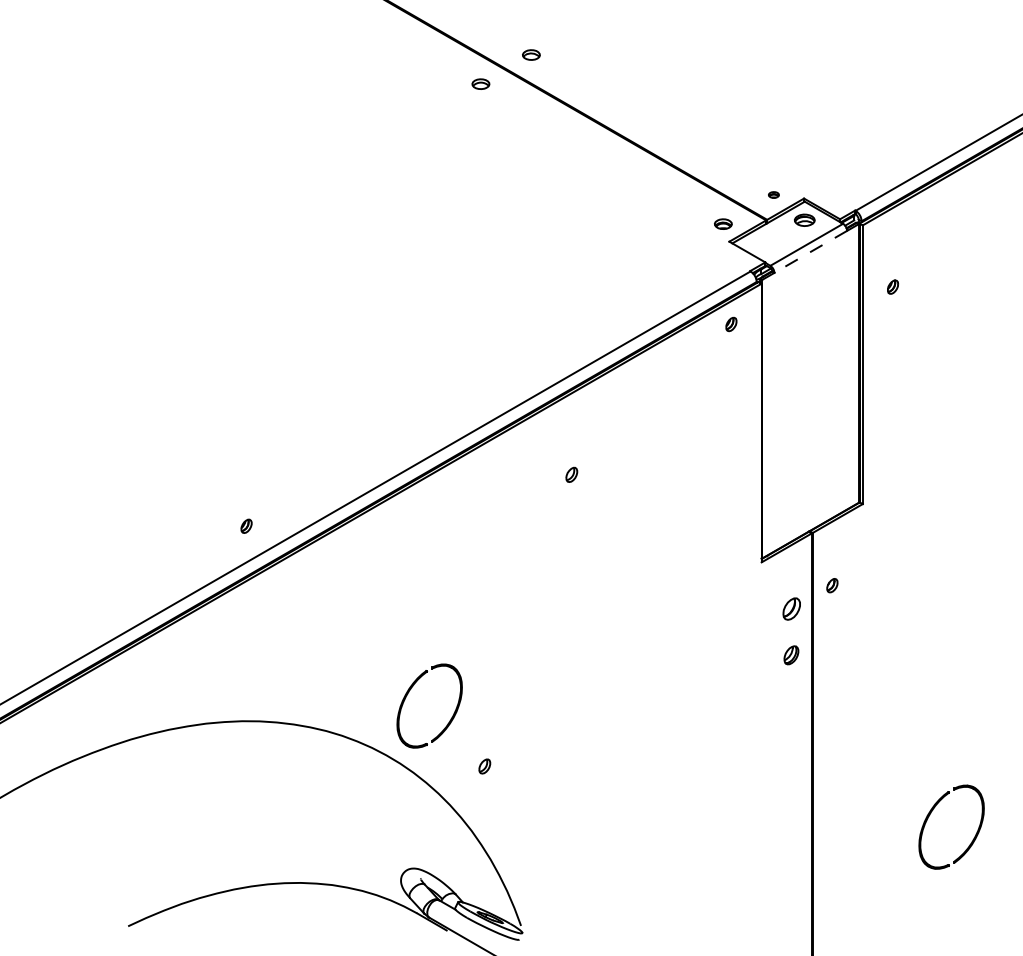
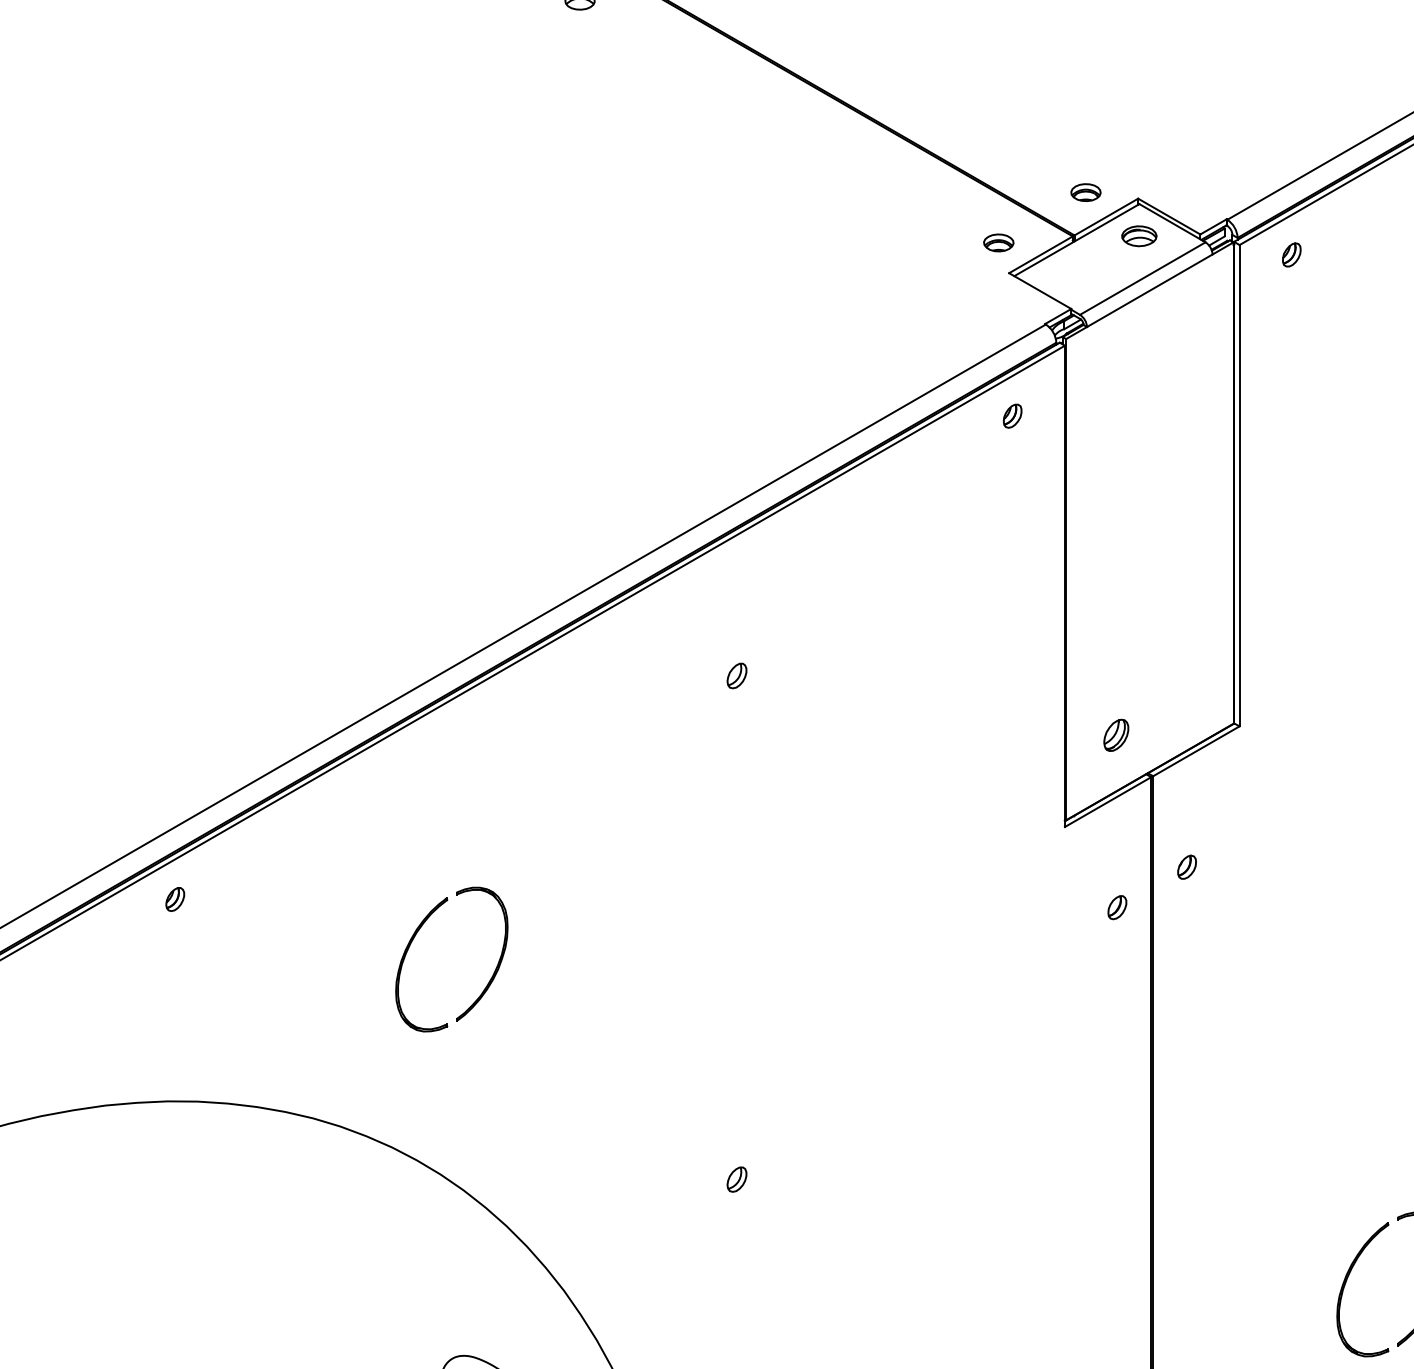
part: (773, 194) -> (1085, 191), size x1.67
line: (810, 251) -> (1149, 290), dashed -> solid
part: (892, 286) -> (1290, 253), moved
part: (246, 525) -> (175, 898), moved
part: (792, 608) -> (1118, 906), size x0.62
part: (791, 655) -> (1116, 735), moved
part: (408, 694) -> (415, 939), moved
part: (484, 766) -> (736, 1179), moved

